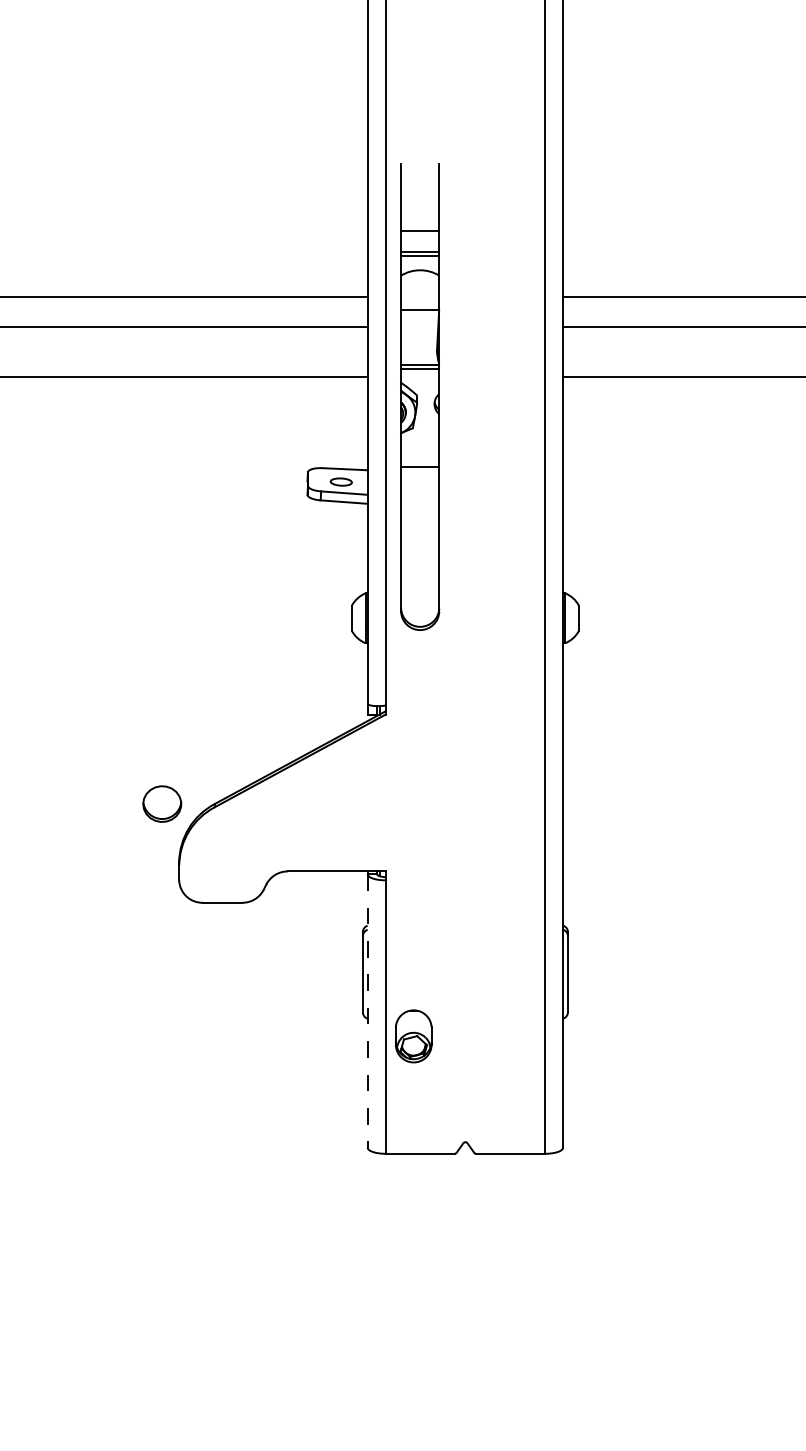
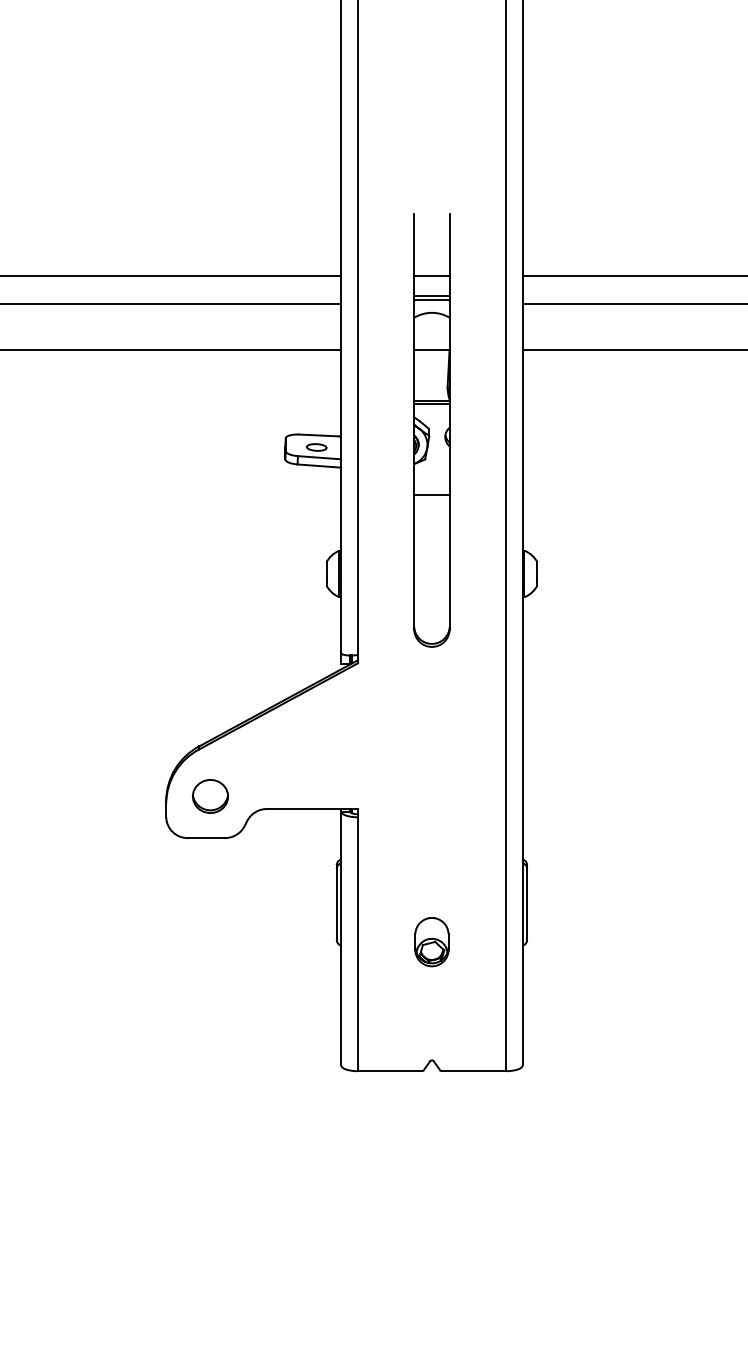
part: (419, 397) -> (431, 430), moved
part: (162, 804) -> (210, 796), moved
line: (367, 1010) -> (341, 938), dashed -> solid
part: (413, 1036) -> (431, 942), moved

